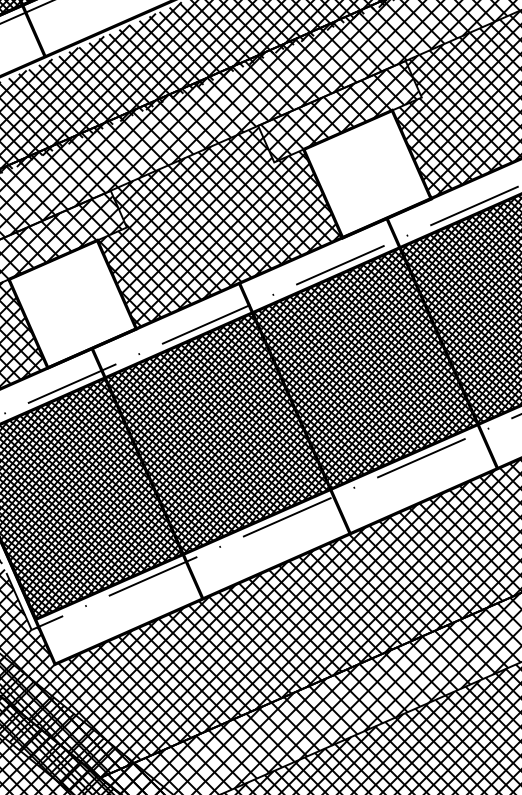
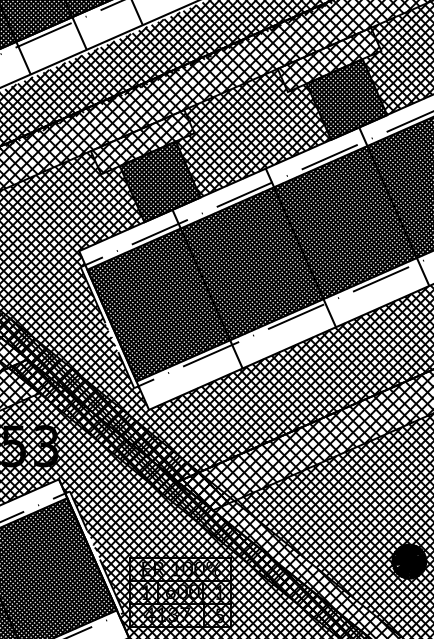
hatch: (366, 174) -> (346, 99), added
hatch: (71, 303) -> (159, 181), added

